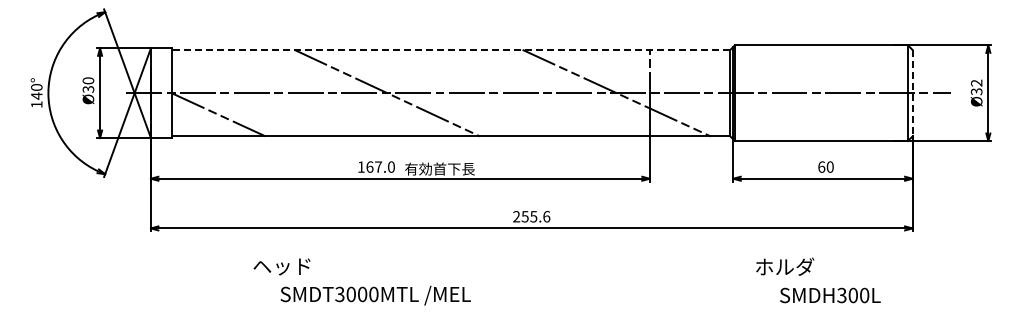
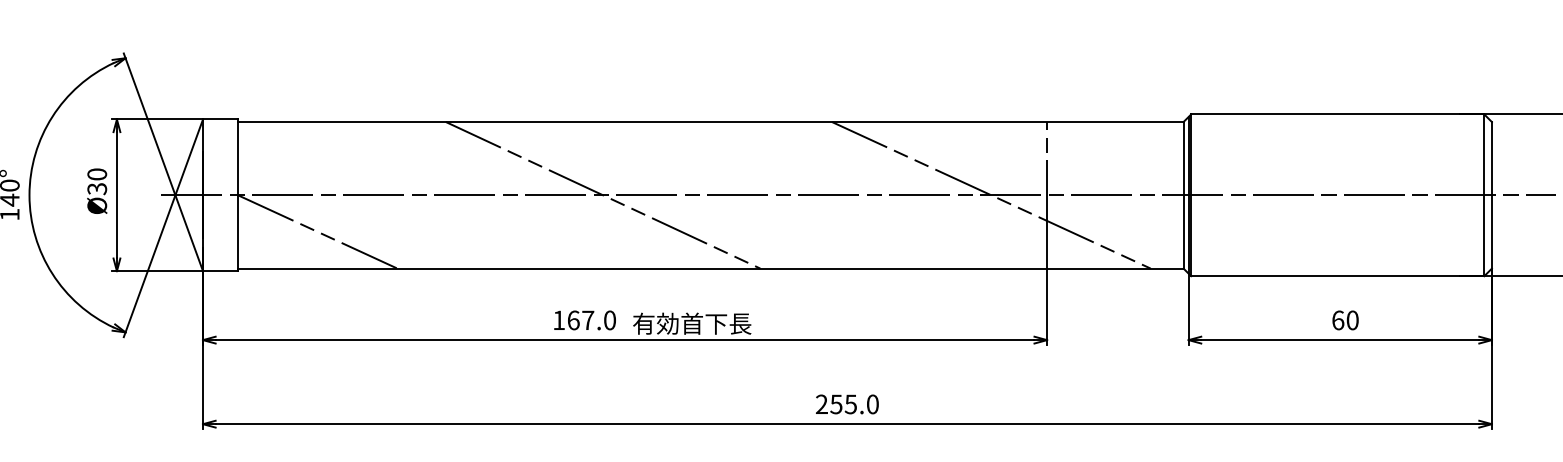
line: (450, 49) -> (709, 121), dashed -> solid
line: (912, 93) -> (1491, 195), dashed -> solid
text: (546, 216) -> (872, 403), 255.6 -> 255.0

